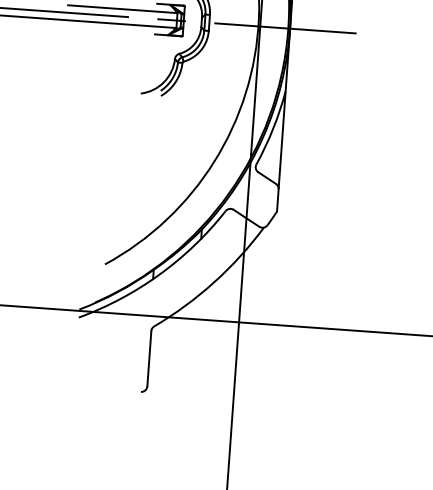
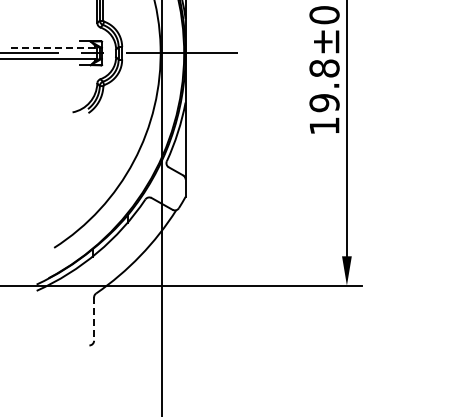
line: (122, 9) -> (53, 47), solid -> dashed
line: (149, 359) -> (94, 319), solid -> dashed

